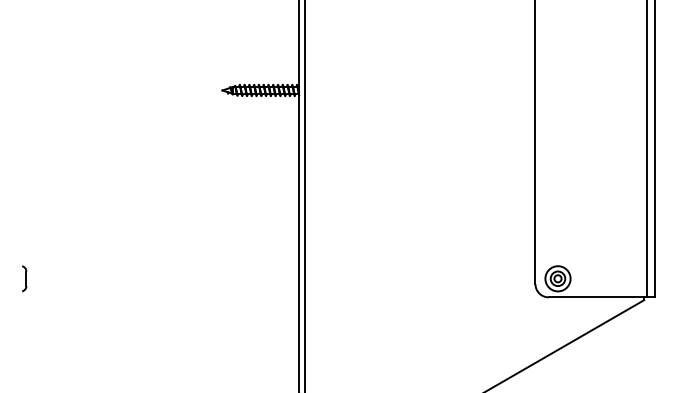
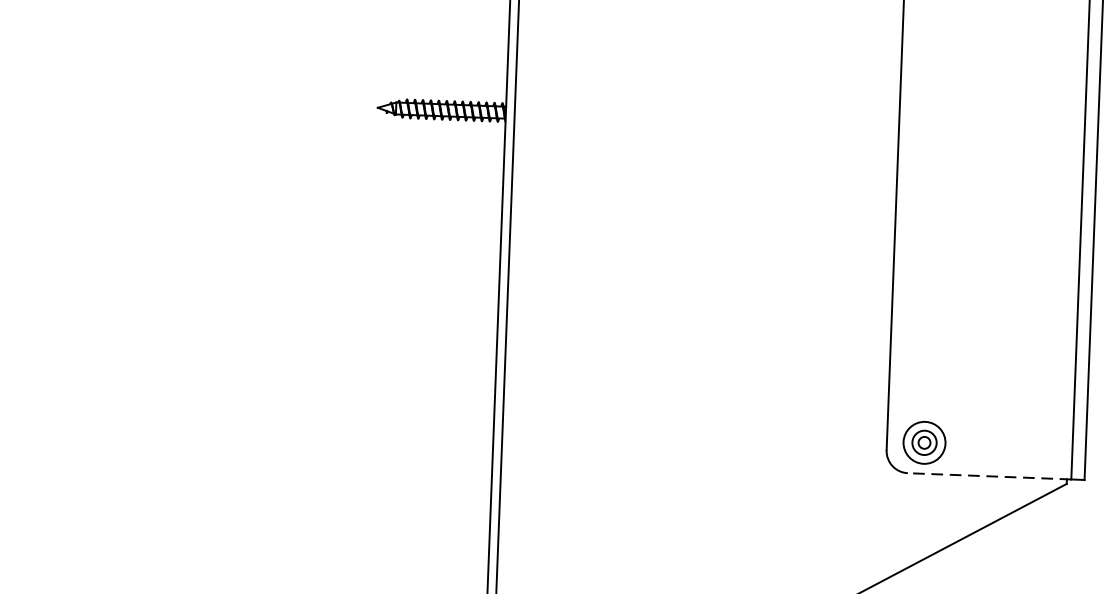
part: (24, 278) -> (36, 408), removed
line: (597, 297) -> (989, 476), solid -> dashed

